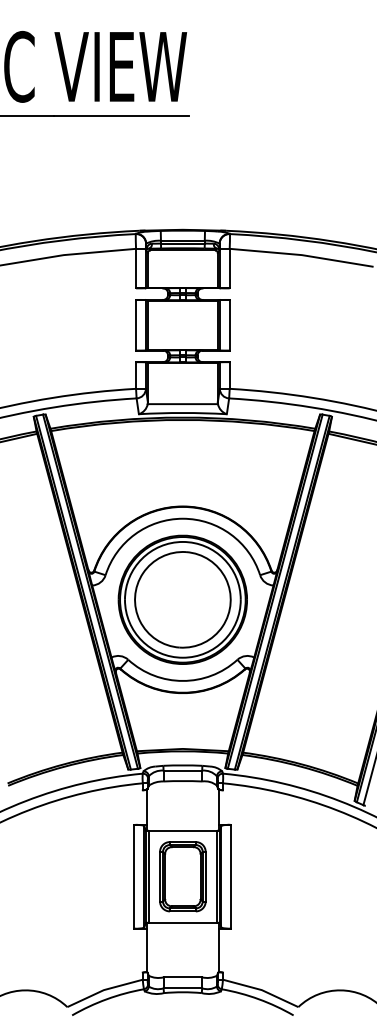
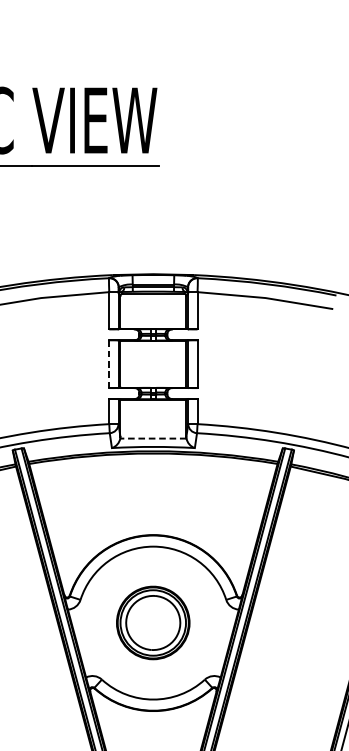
line: (136, 325) -> (109, 364), solid -> dashed
line: (182, 404) -> (153, 438), solid -> dashed
part: (182, 599) -> (153, 622), size x0.6

